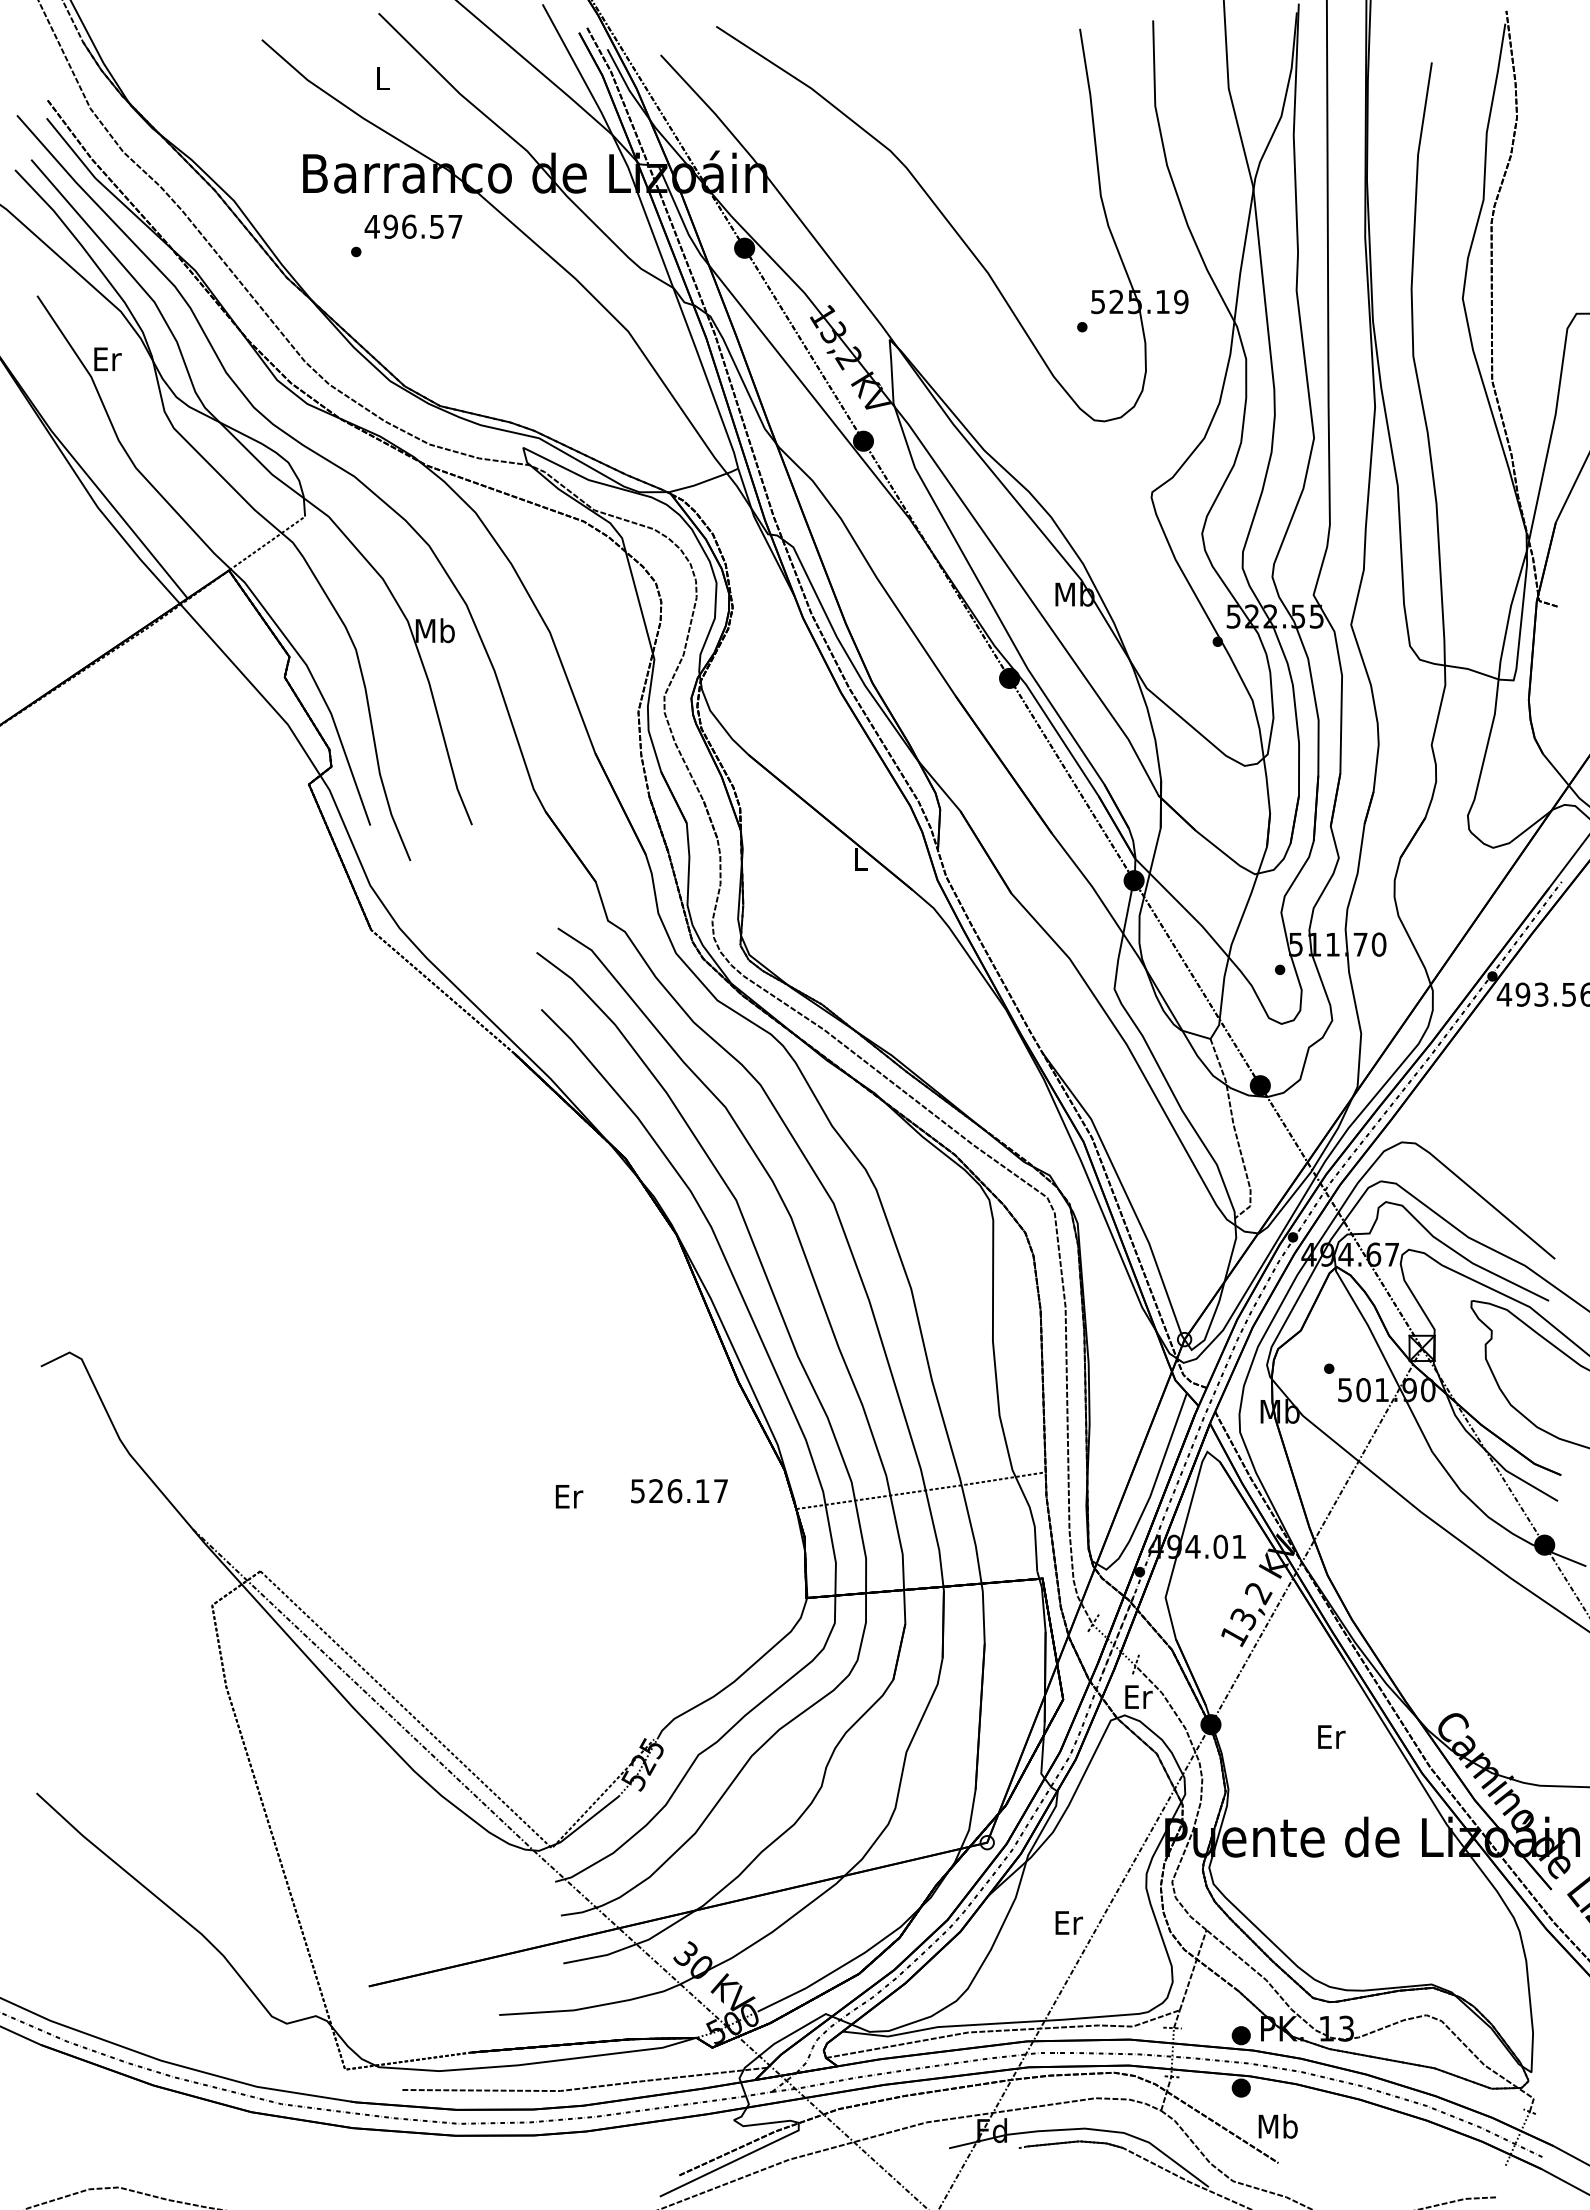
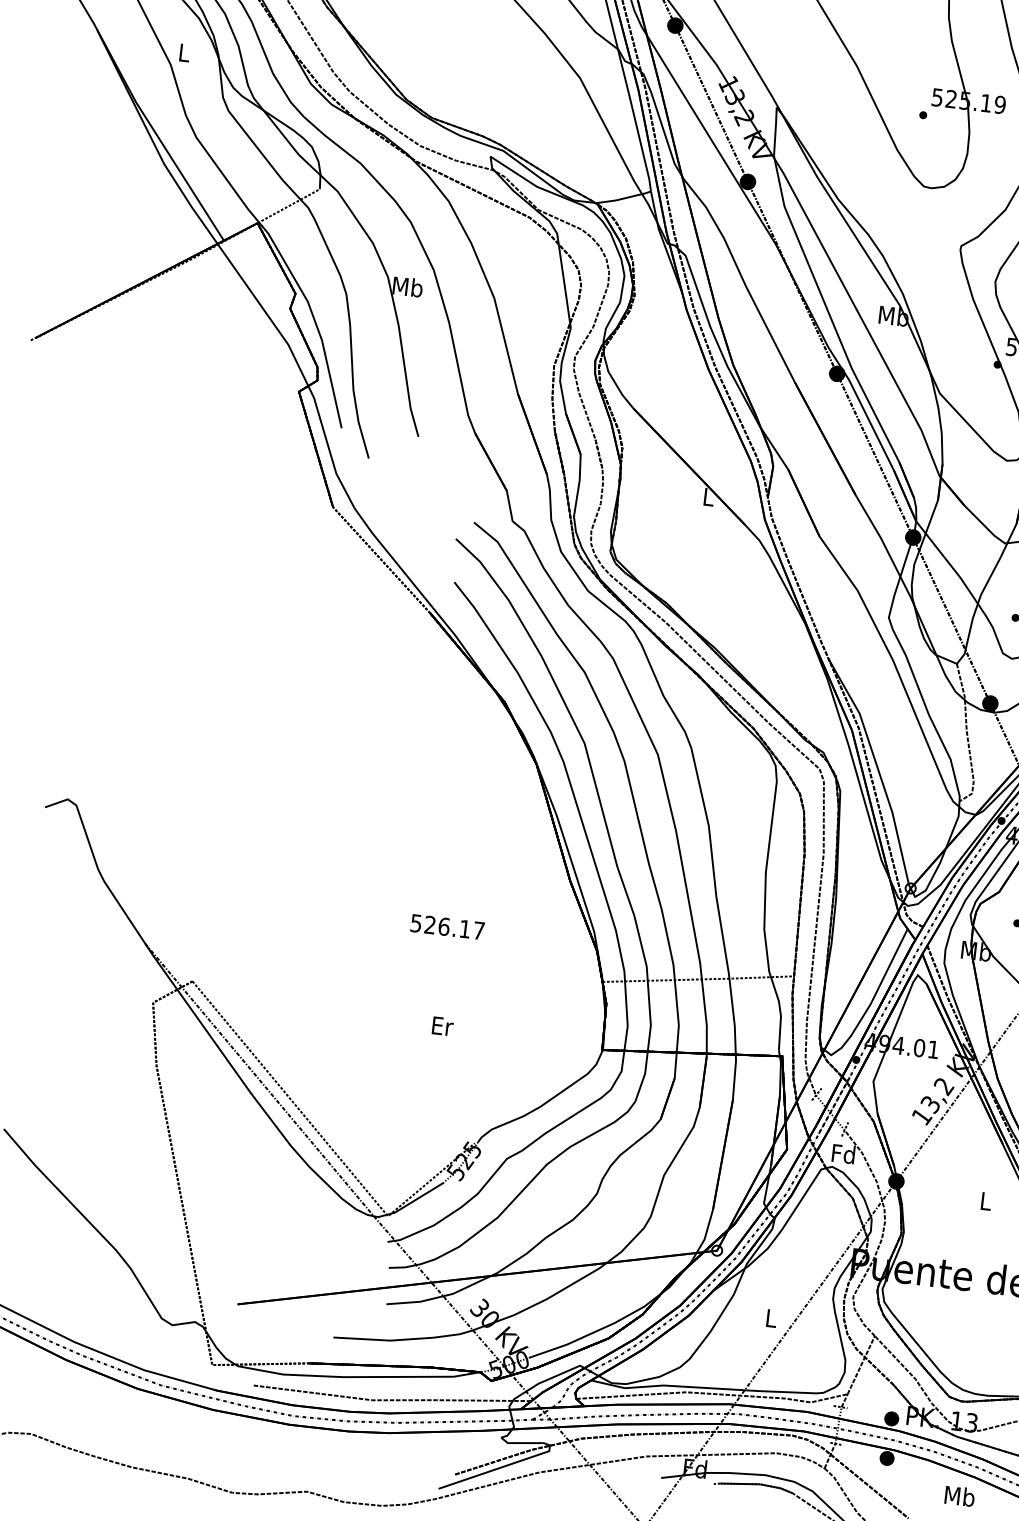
text: (107, 358) -> (184, 52), Er -> L
text: (679, 1491) -> (447, 927), moved
text: (569, 1496) -> (442, 1026), moved
text: (1137, 1696) -> (843, 1153), Er -> Fd
text: (1331, 1736) -> (986, 1201), Er -> L
text: (1069, 1922) -> (772, 1318), Er -> L
text: (1277, 2125) -> (959, 1495), moved

